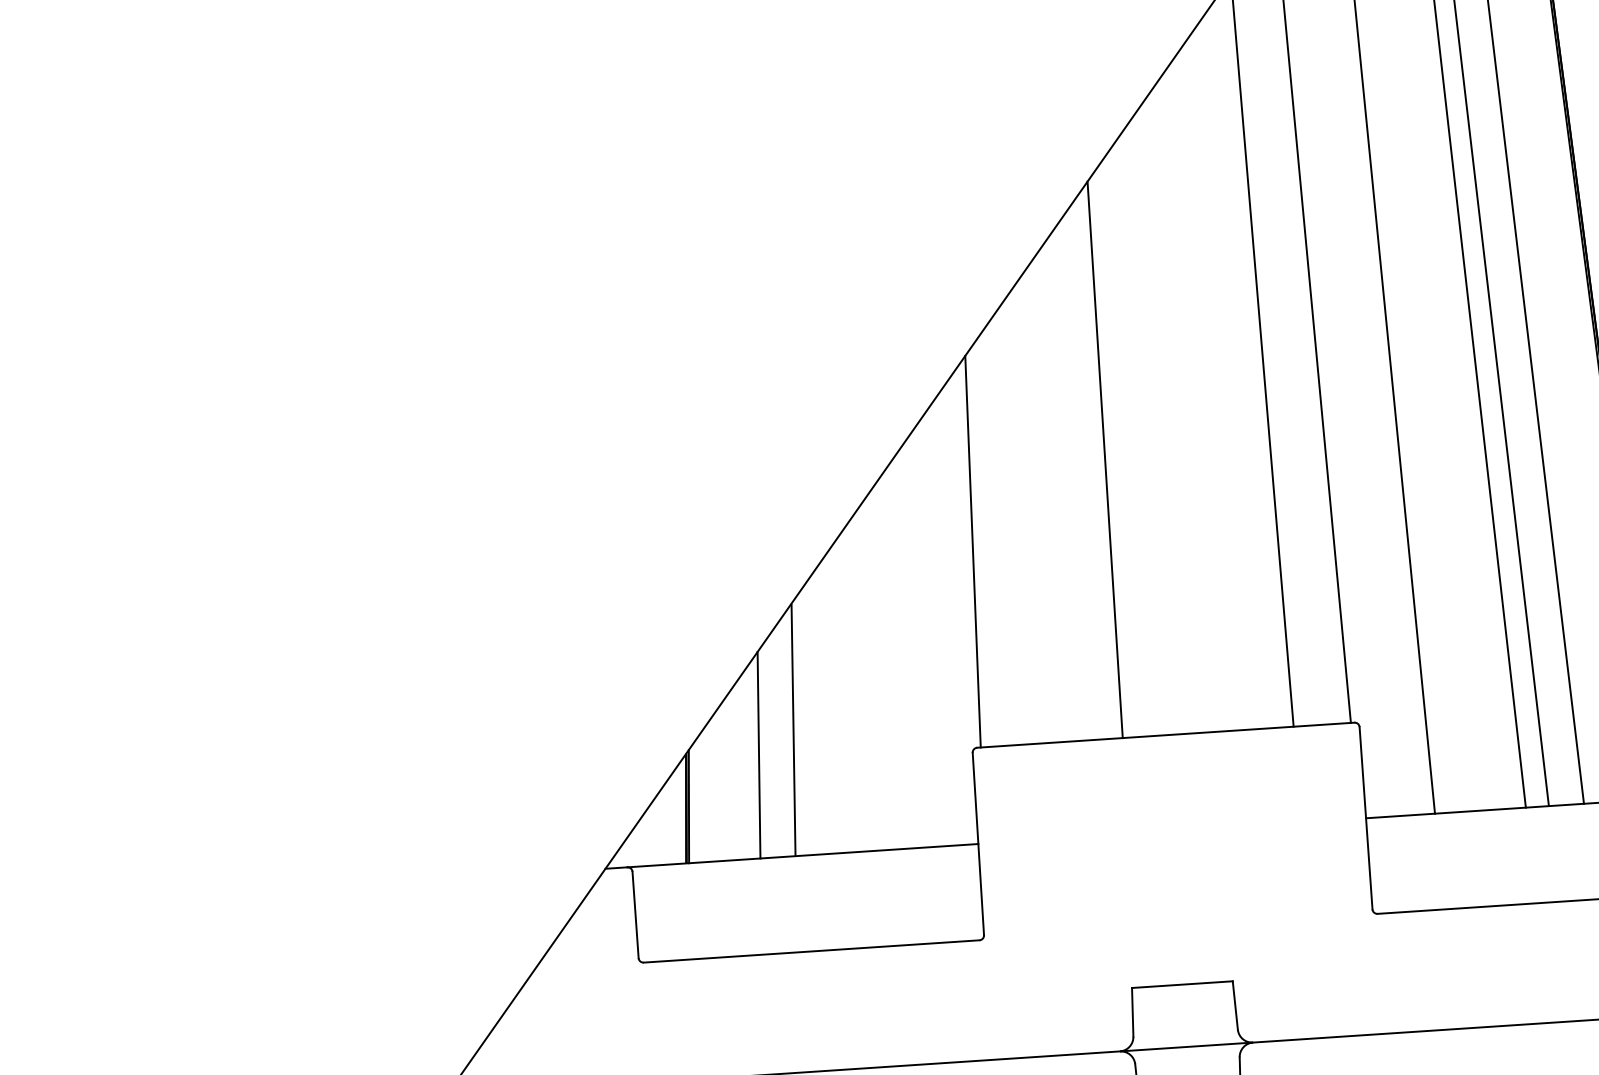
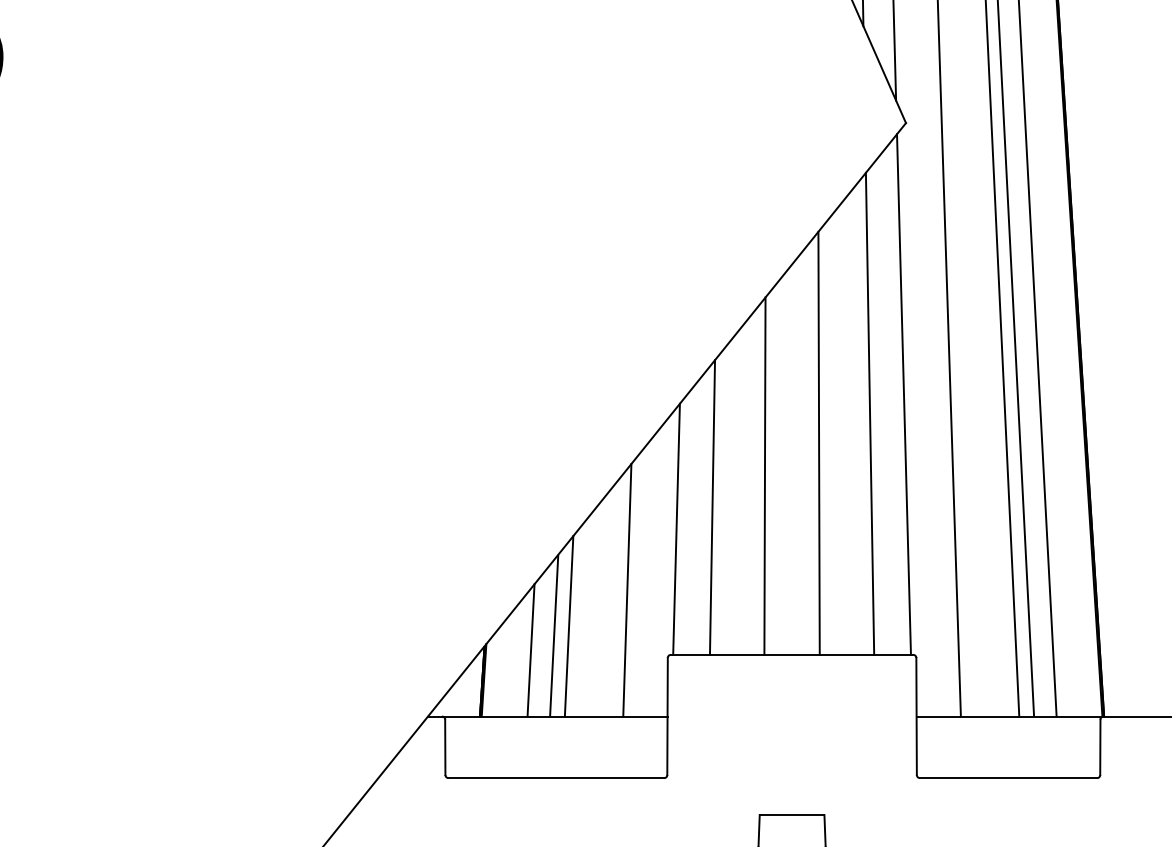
line: (1185, 401) -> (818, 442), added
line: (1026, 514) -> (712, 507), added
line: (902, 652) -> (627, 590), added
line: (814, 714) -> (568, 626), added

